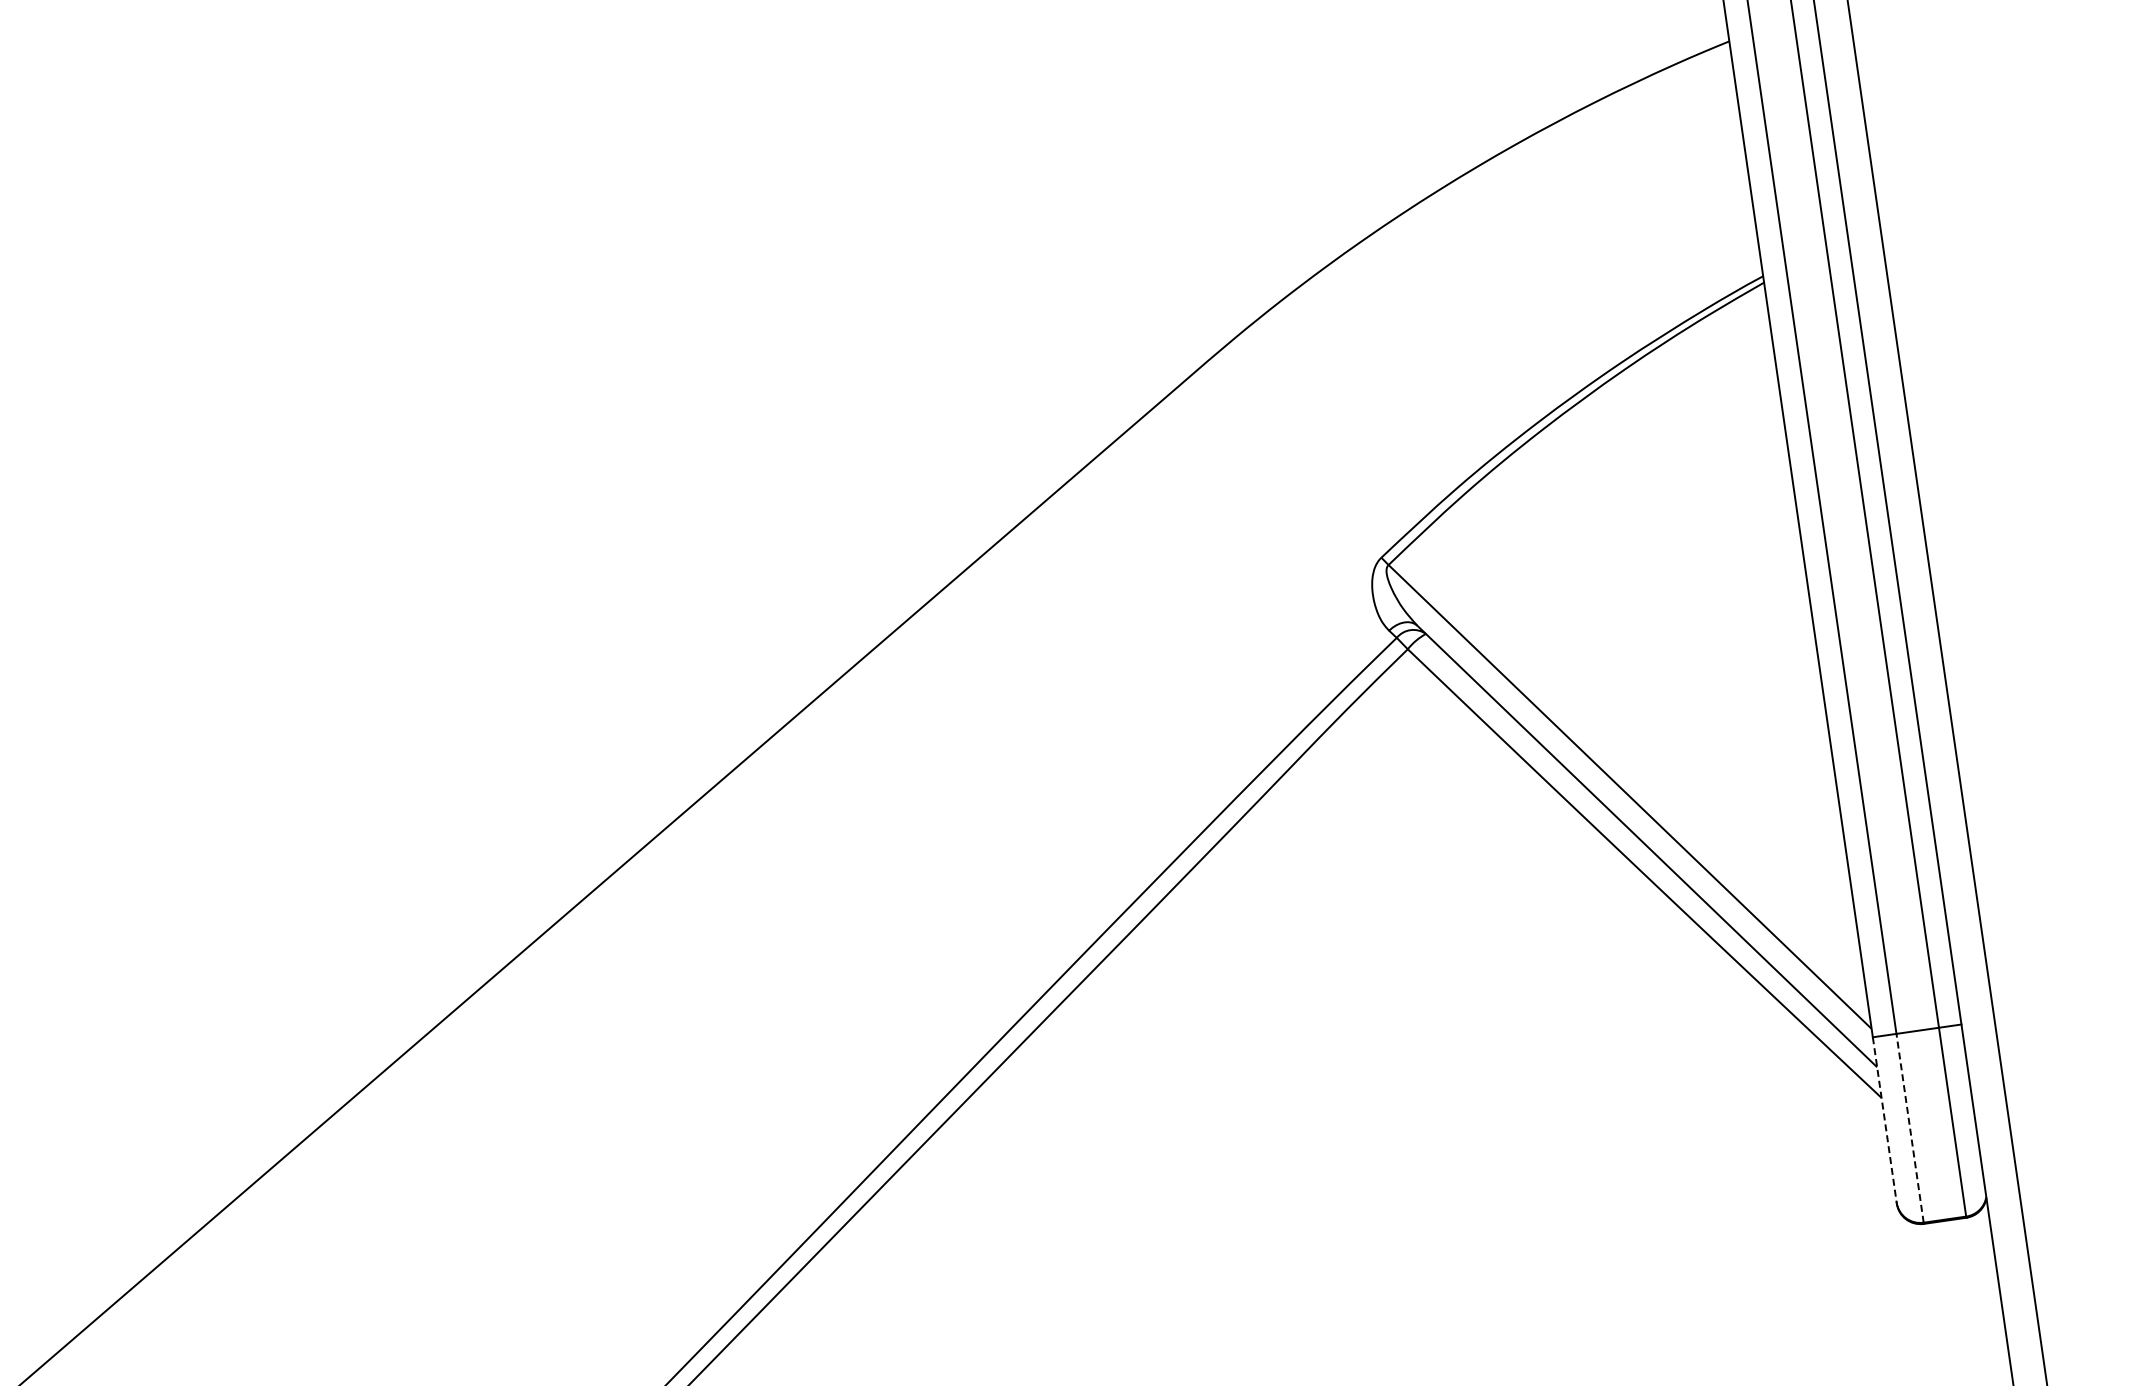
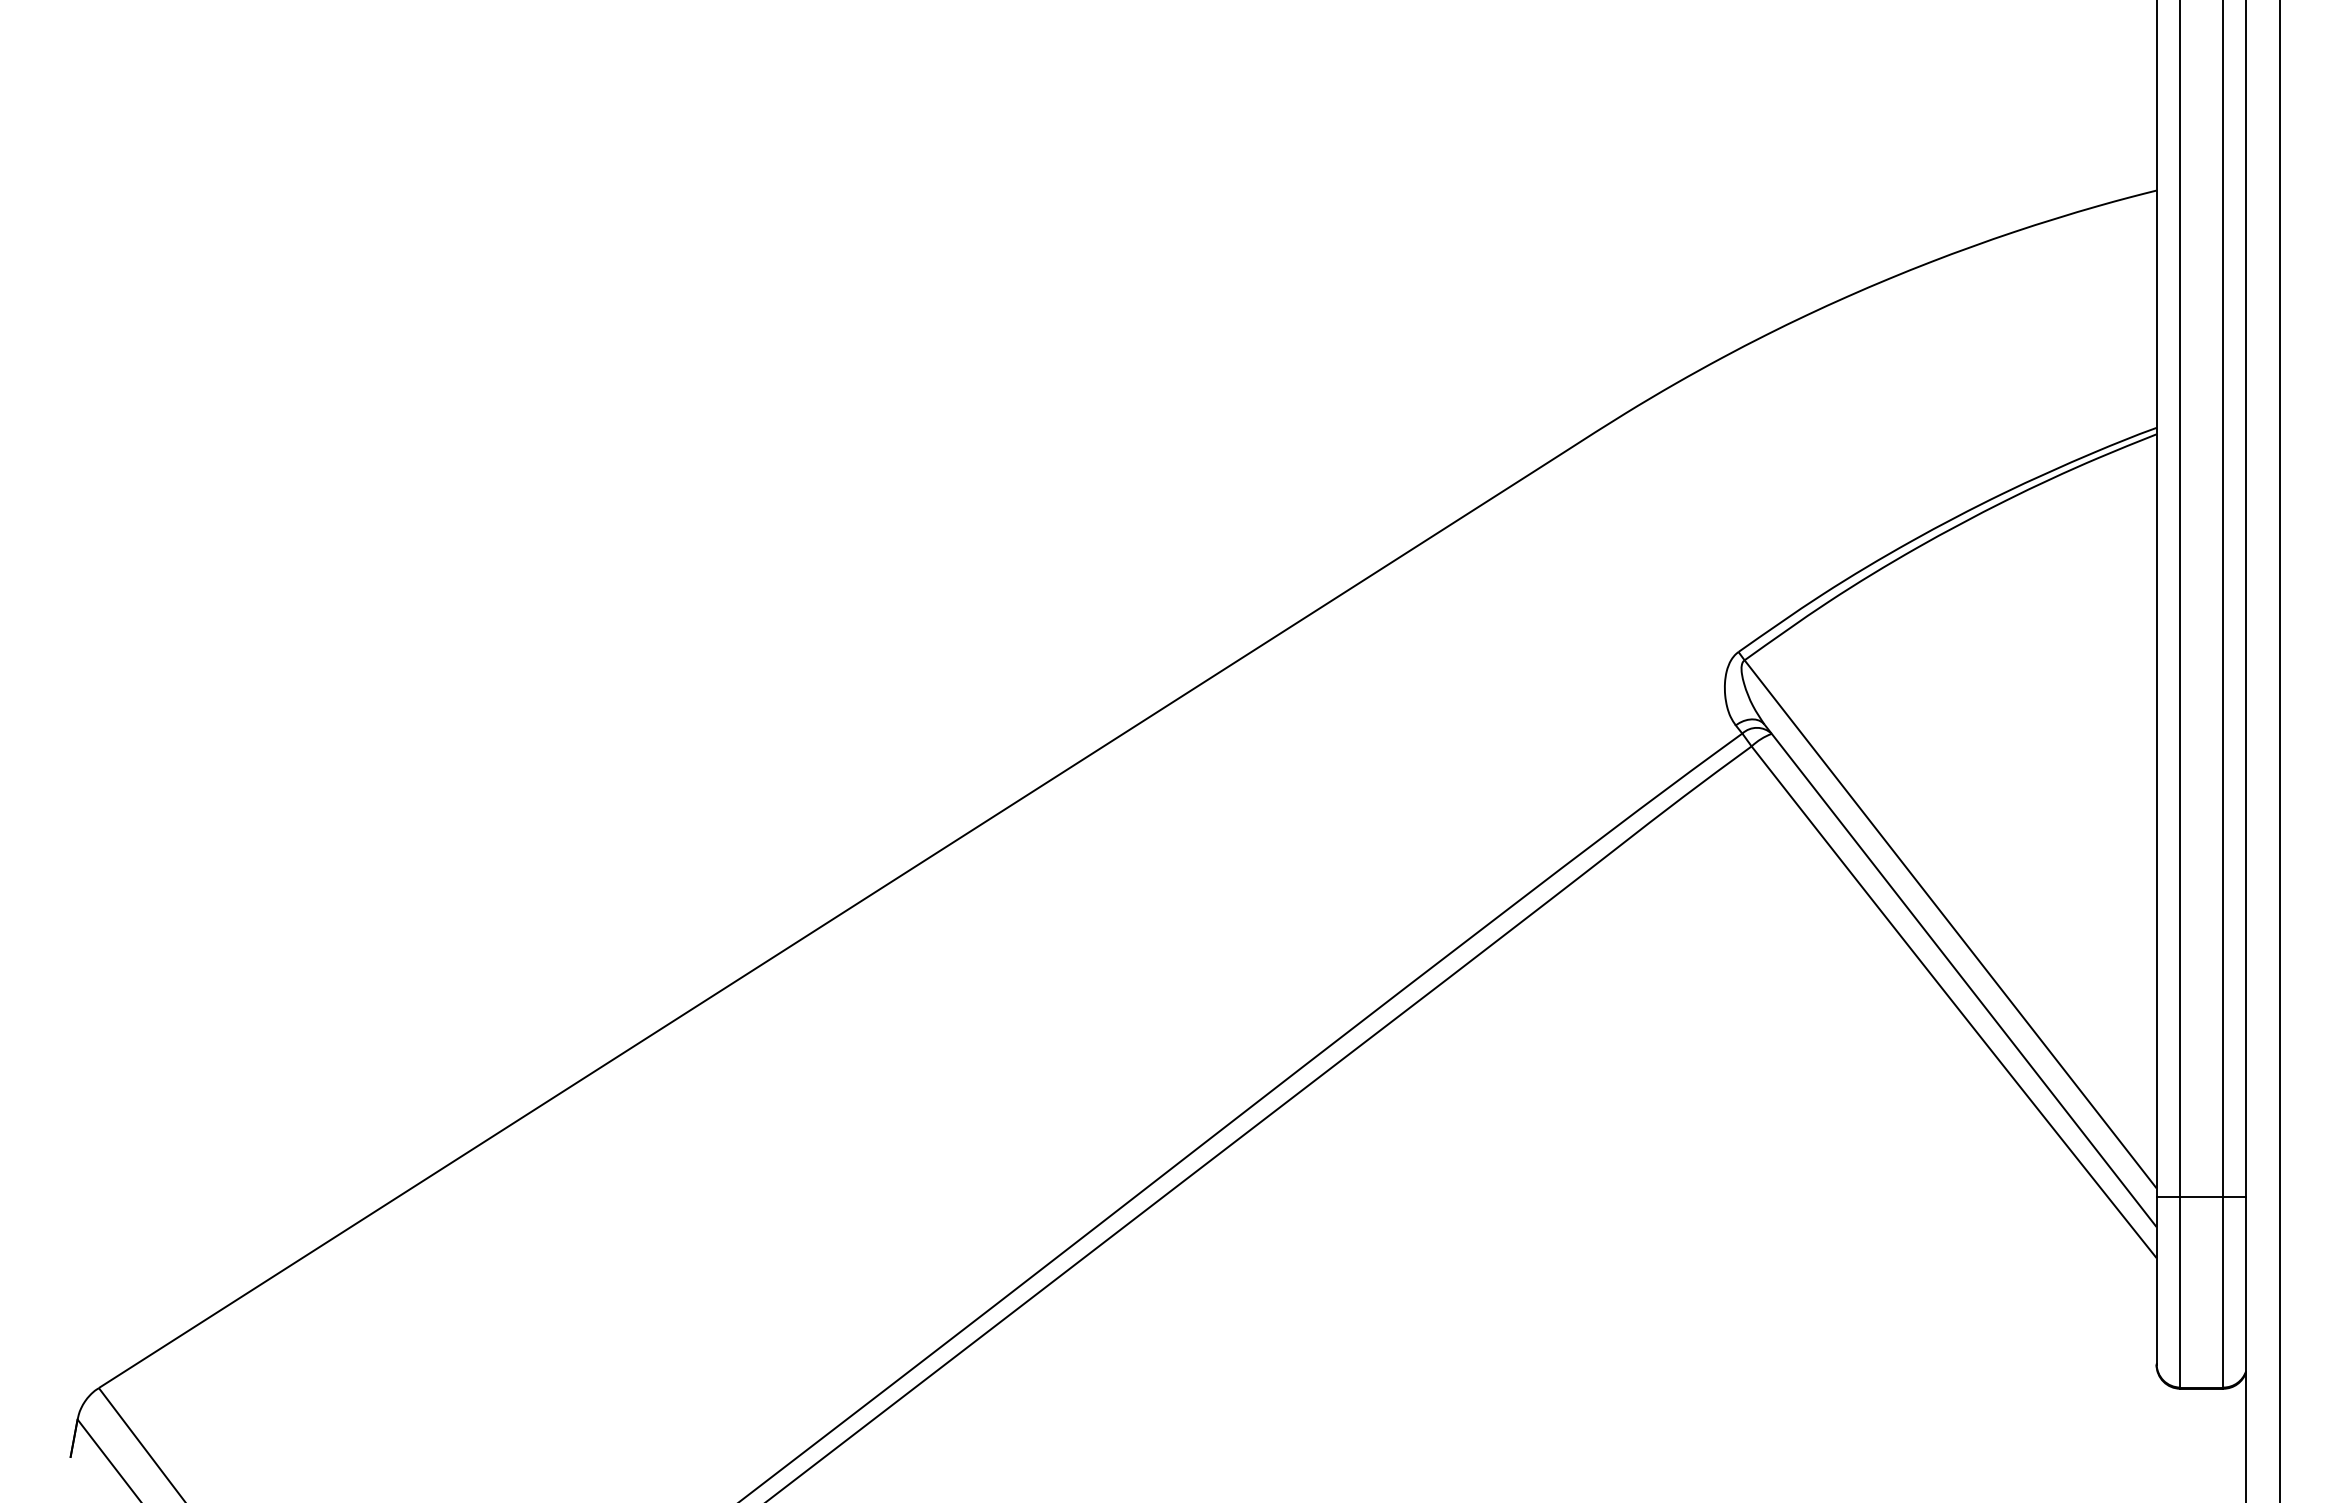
line: (1884, 1120) -> (2156, 1280), dashed -> solid
line: (1910, 1127) -> (2180, 1291), dashed -> solid

